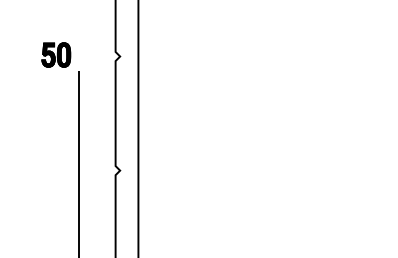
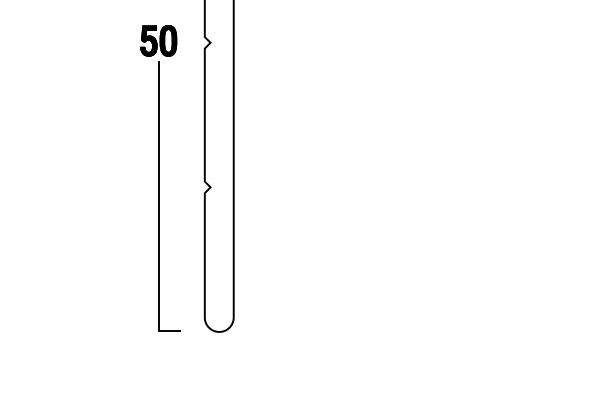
part: (56, 54) -> (158, 40), moved

